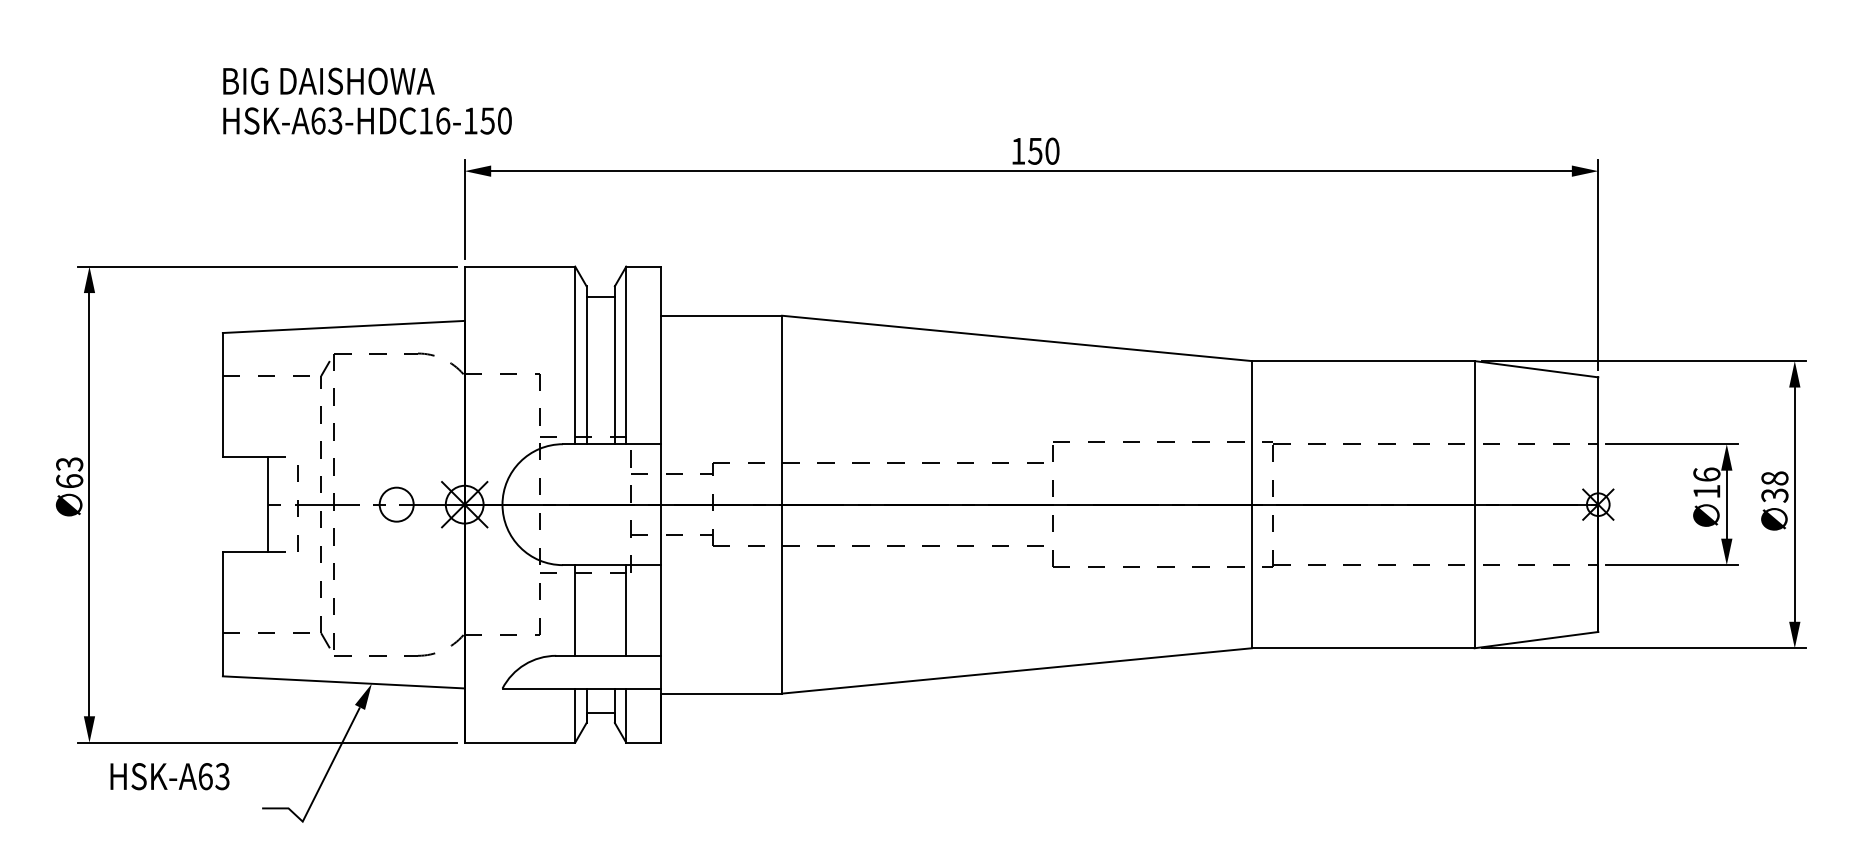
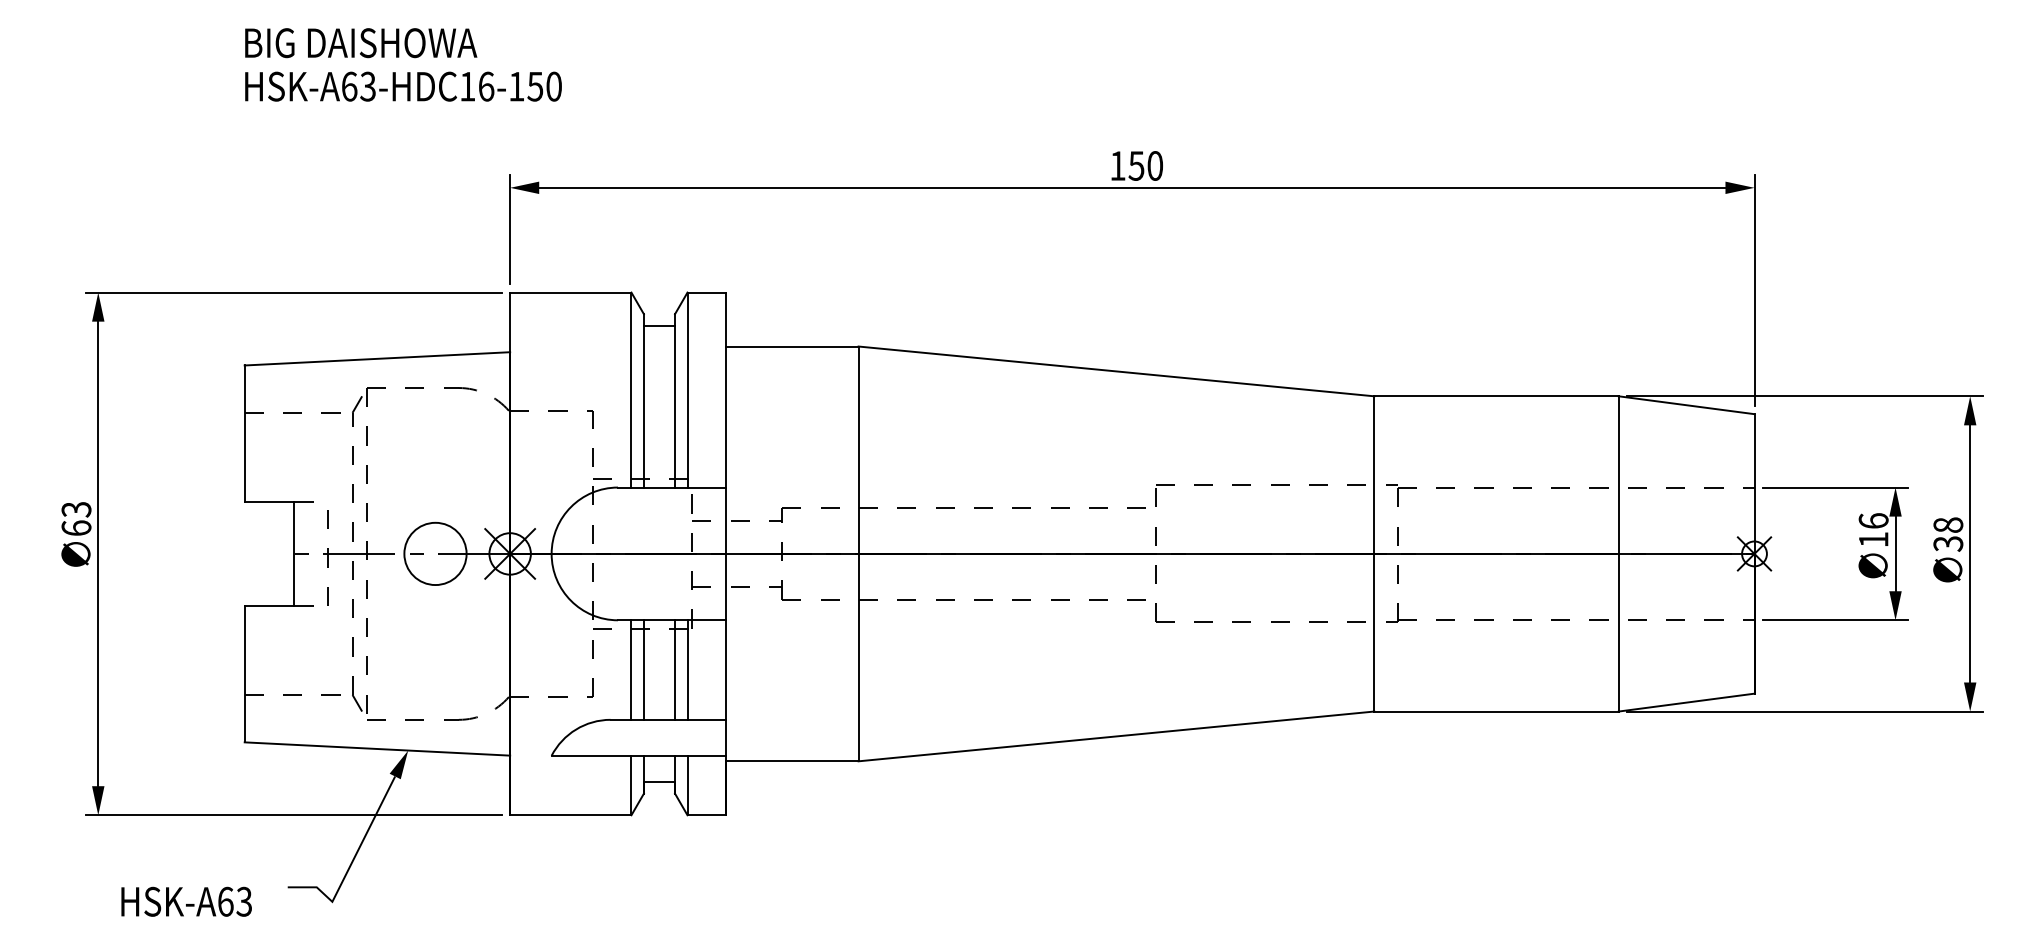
text: (367, 100) -> (403, 64), moved
circle: (396, 504) -> (435, 553), size x1.67
line: (586, 610) -> (643, 670), added
line: (614, 610) -> (674, 670), added
text: (169, 776) -> (186, 901), moved

